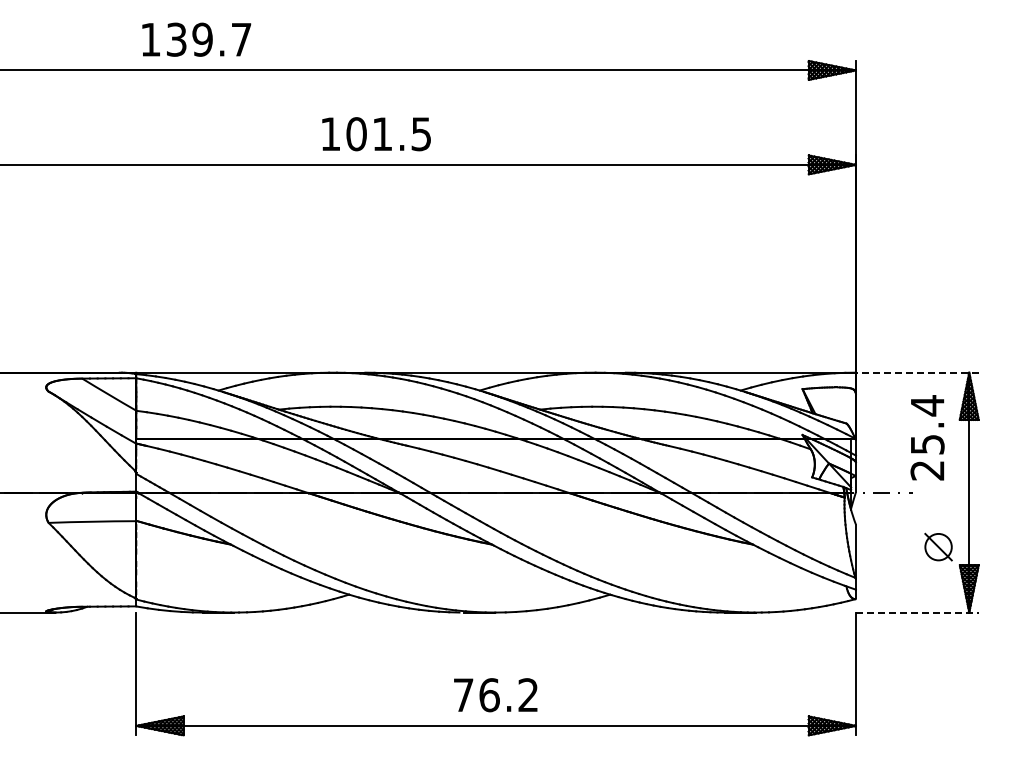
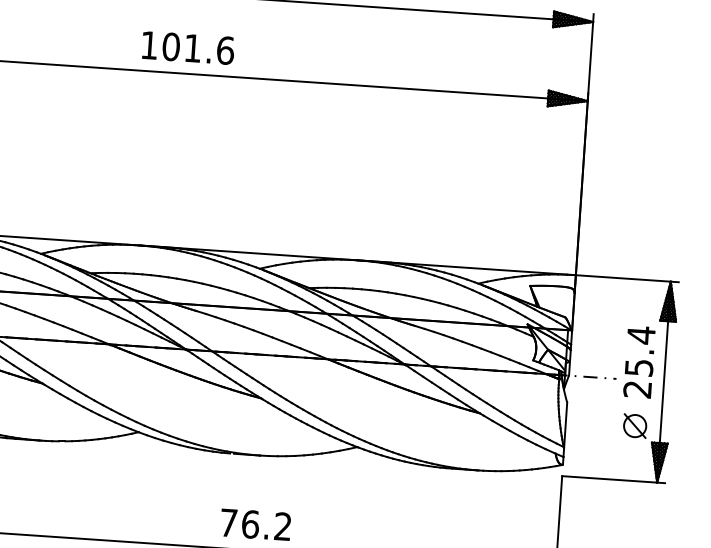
text: (421, 134) -> (225, 50), 101.5 -> 101.6
line: (916, 372) -> (626, 278), dashed -> solid
text: (927, 437) -> (639, 361), moved
line: (917, 612) -> (613, 479), dashed -> solid

